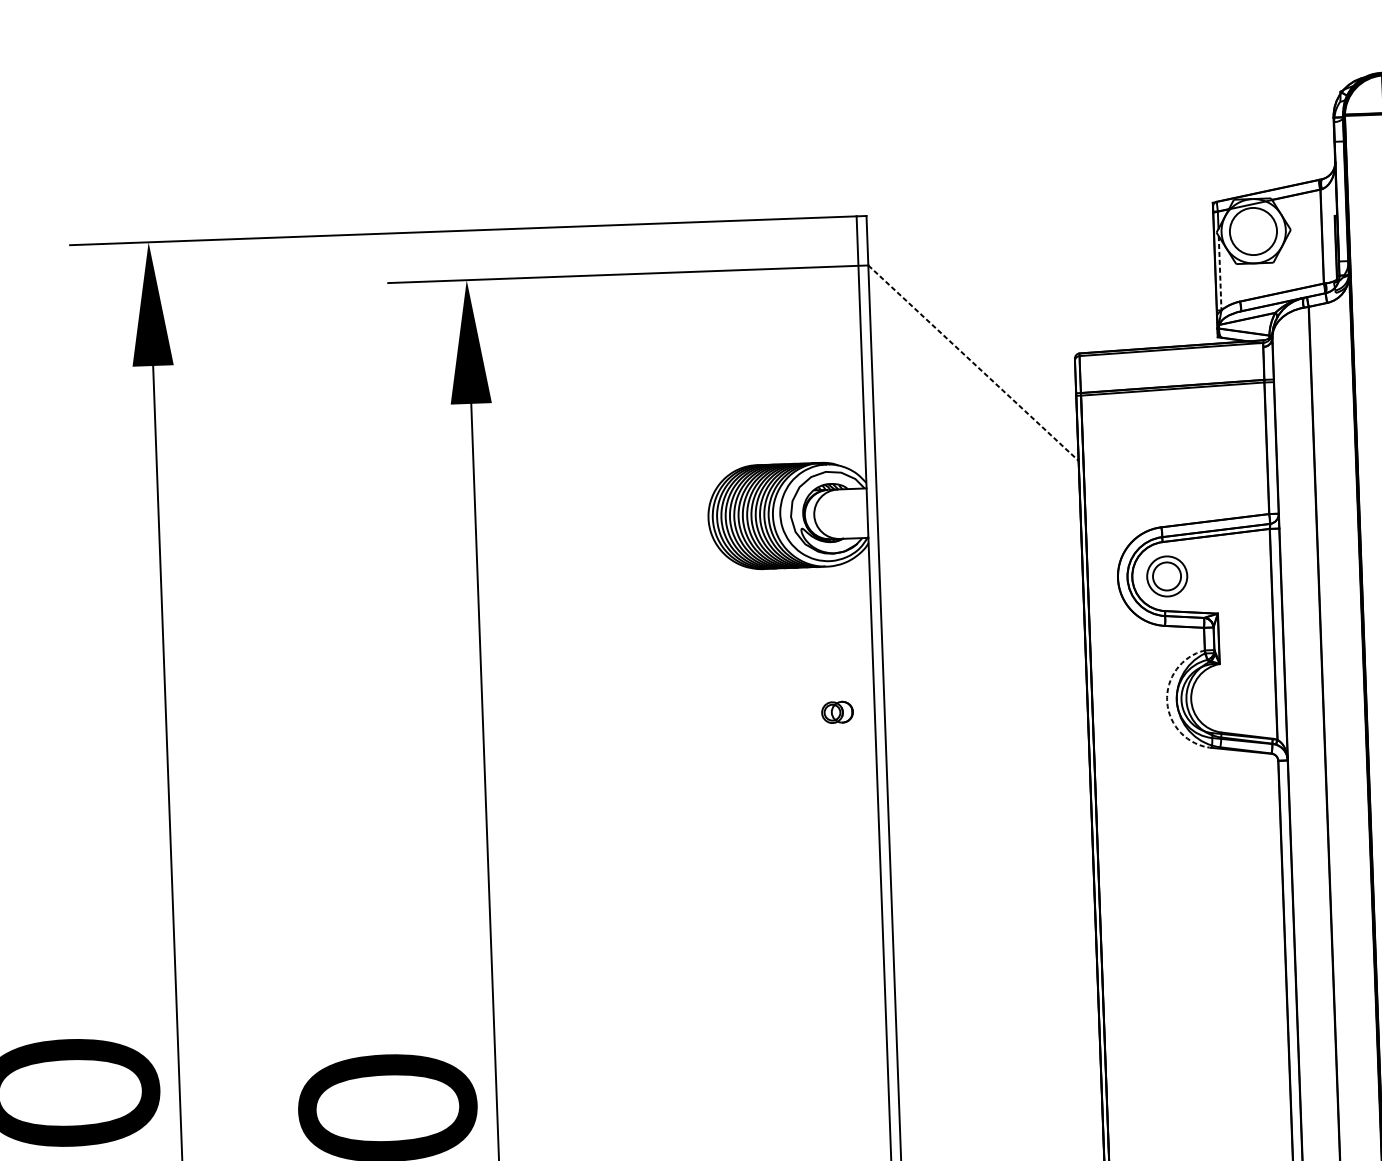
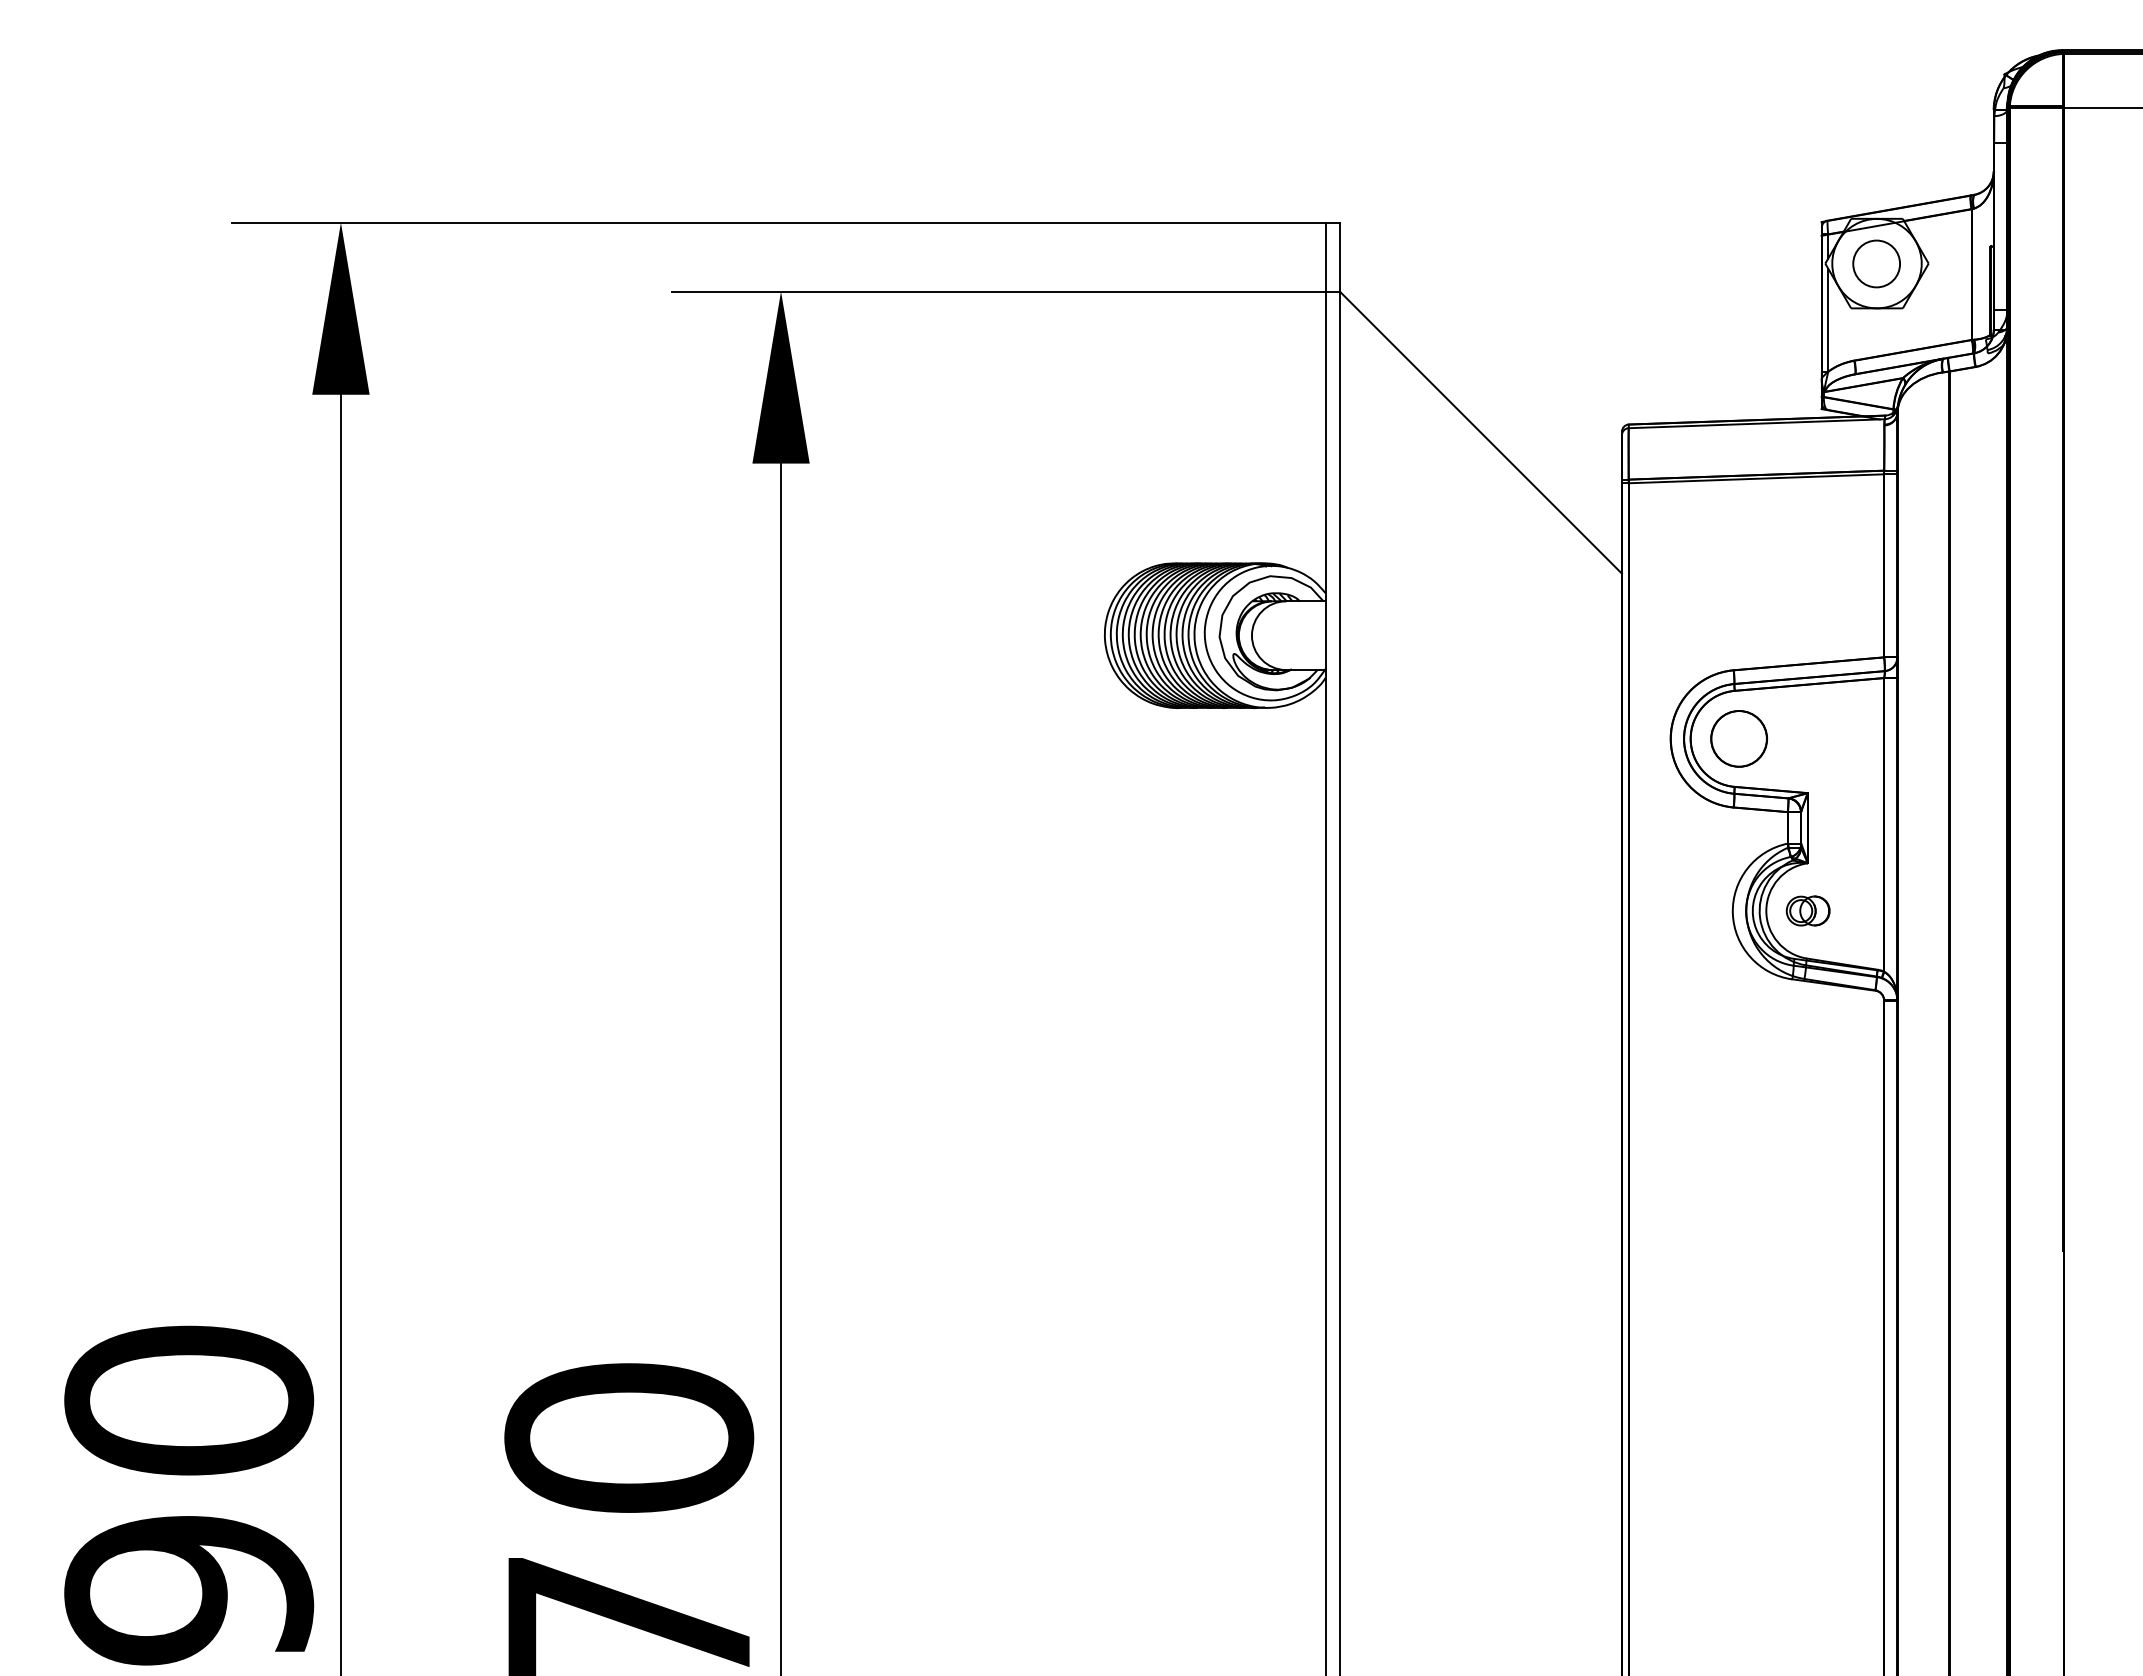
circle: (1253, 231) -> (1876, 263), size x0.71
line: (1220, 273) -> (1828, 320), dashed -> solid
line: (973, 363) -> (1480, 432), dashed -> solid
circle: (1166, 576) -> (1738, 738), size x1.43
arc: (1166, 702) -> (1732, 913), dashed -> solid
part: (836, 712) -> (1807, 910), moved

